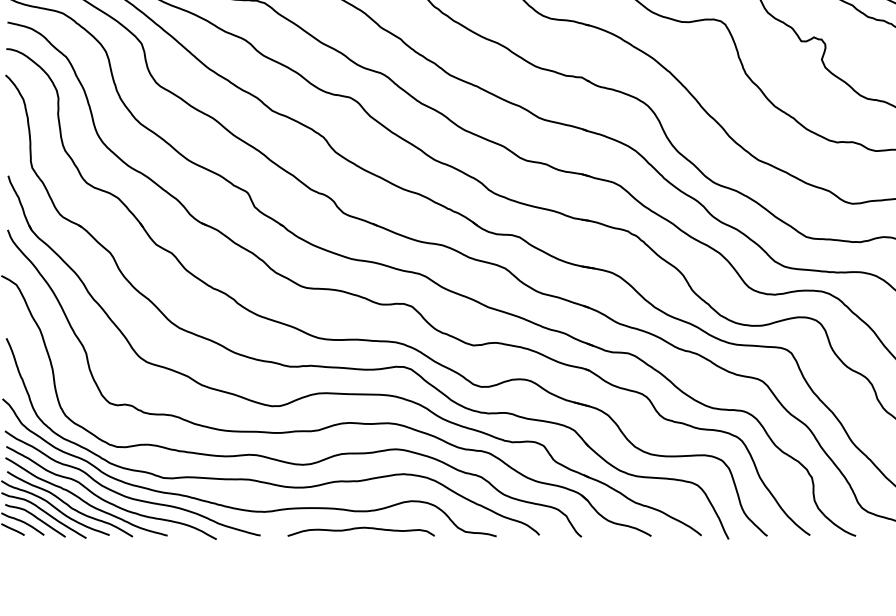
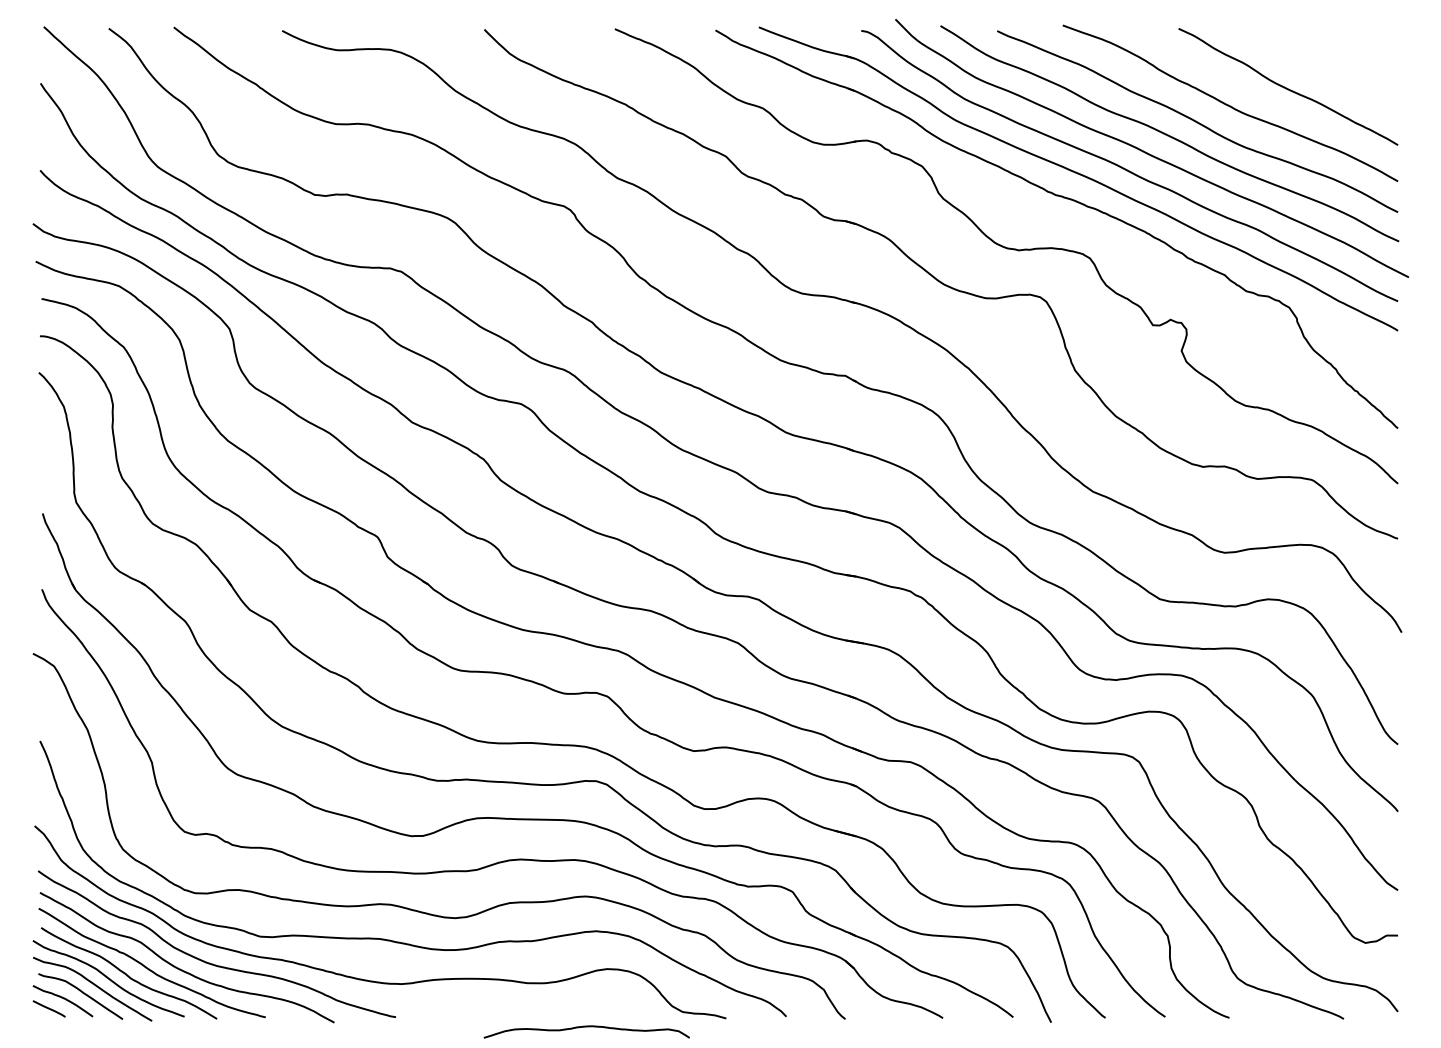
curve: (361, 528) -> (586, 1027), moved

